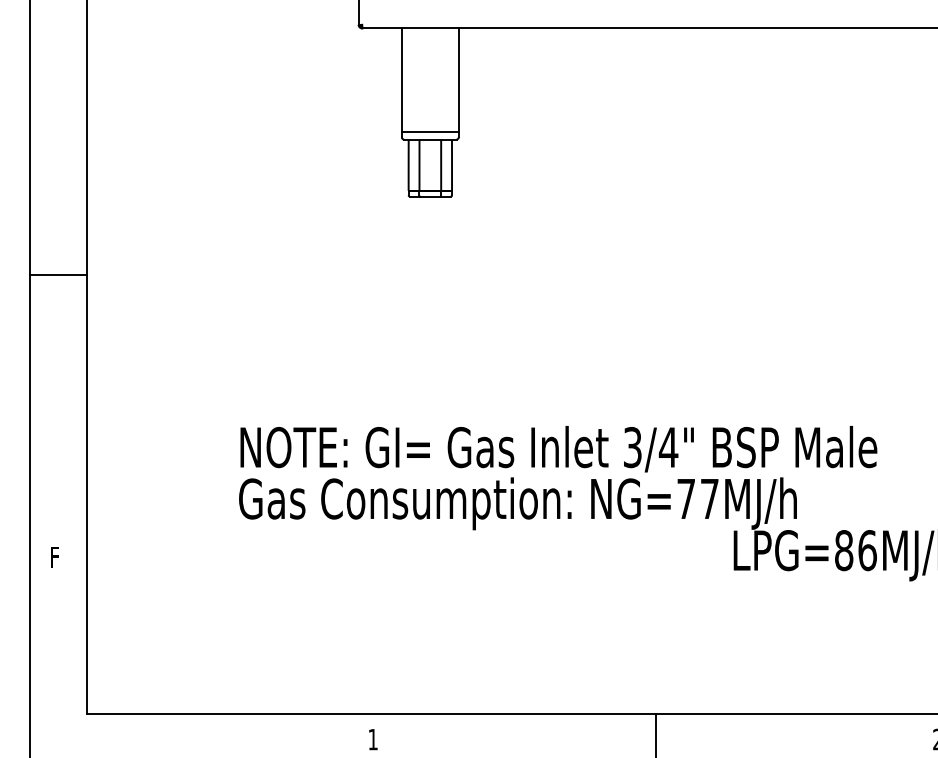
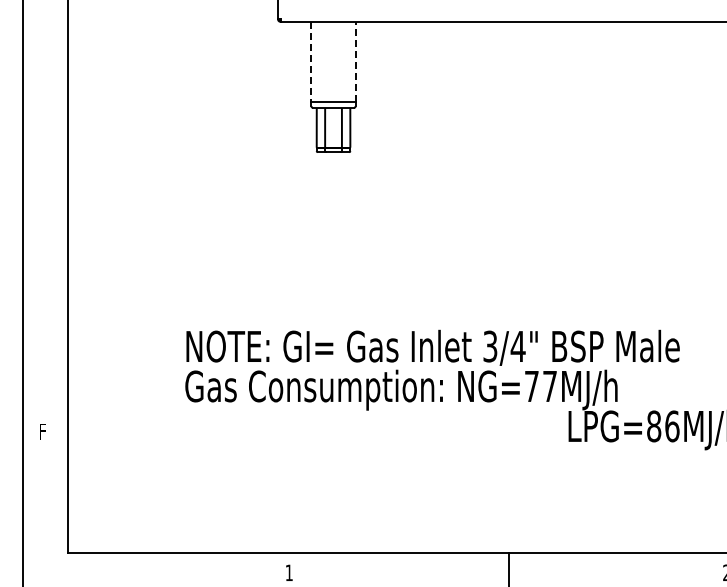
line: (401, 79) -> (311, 61), solid -> dashed
line: (458, 79) -> (355, 61), solid -> dashed
line: (58, 275) -> (45, 213), removed

